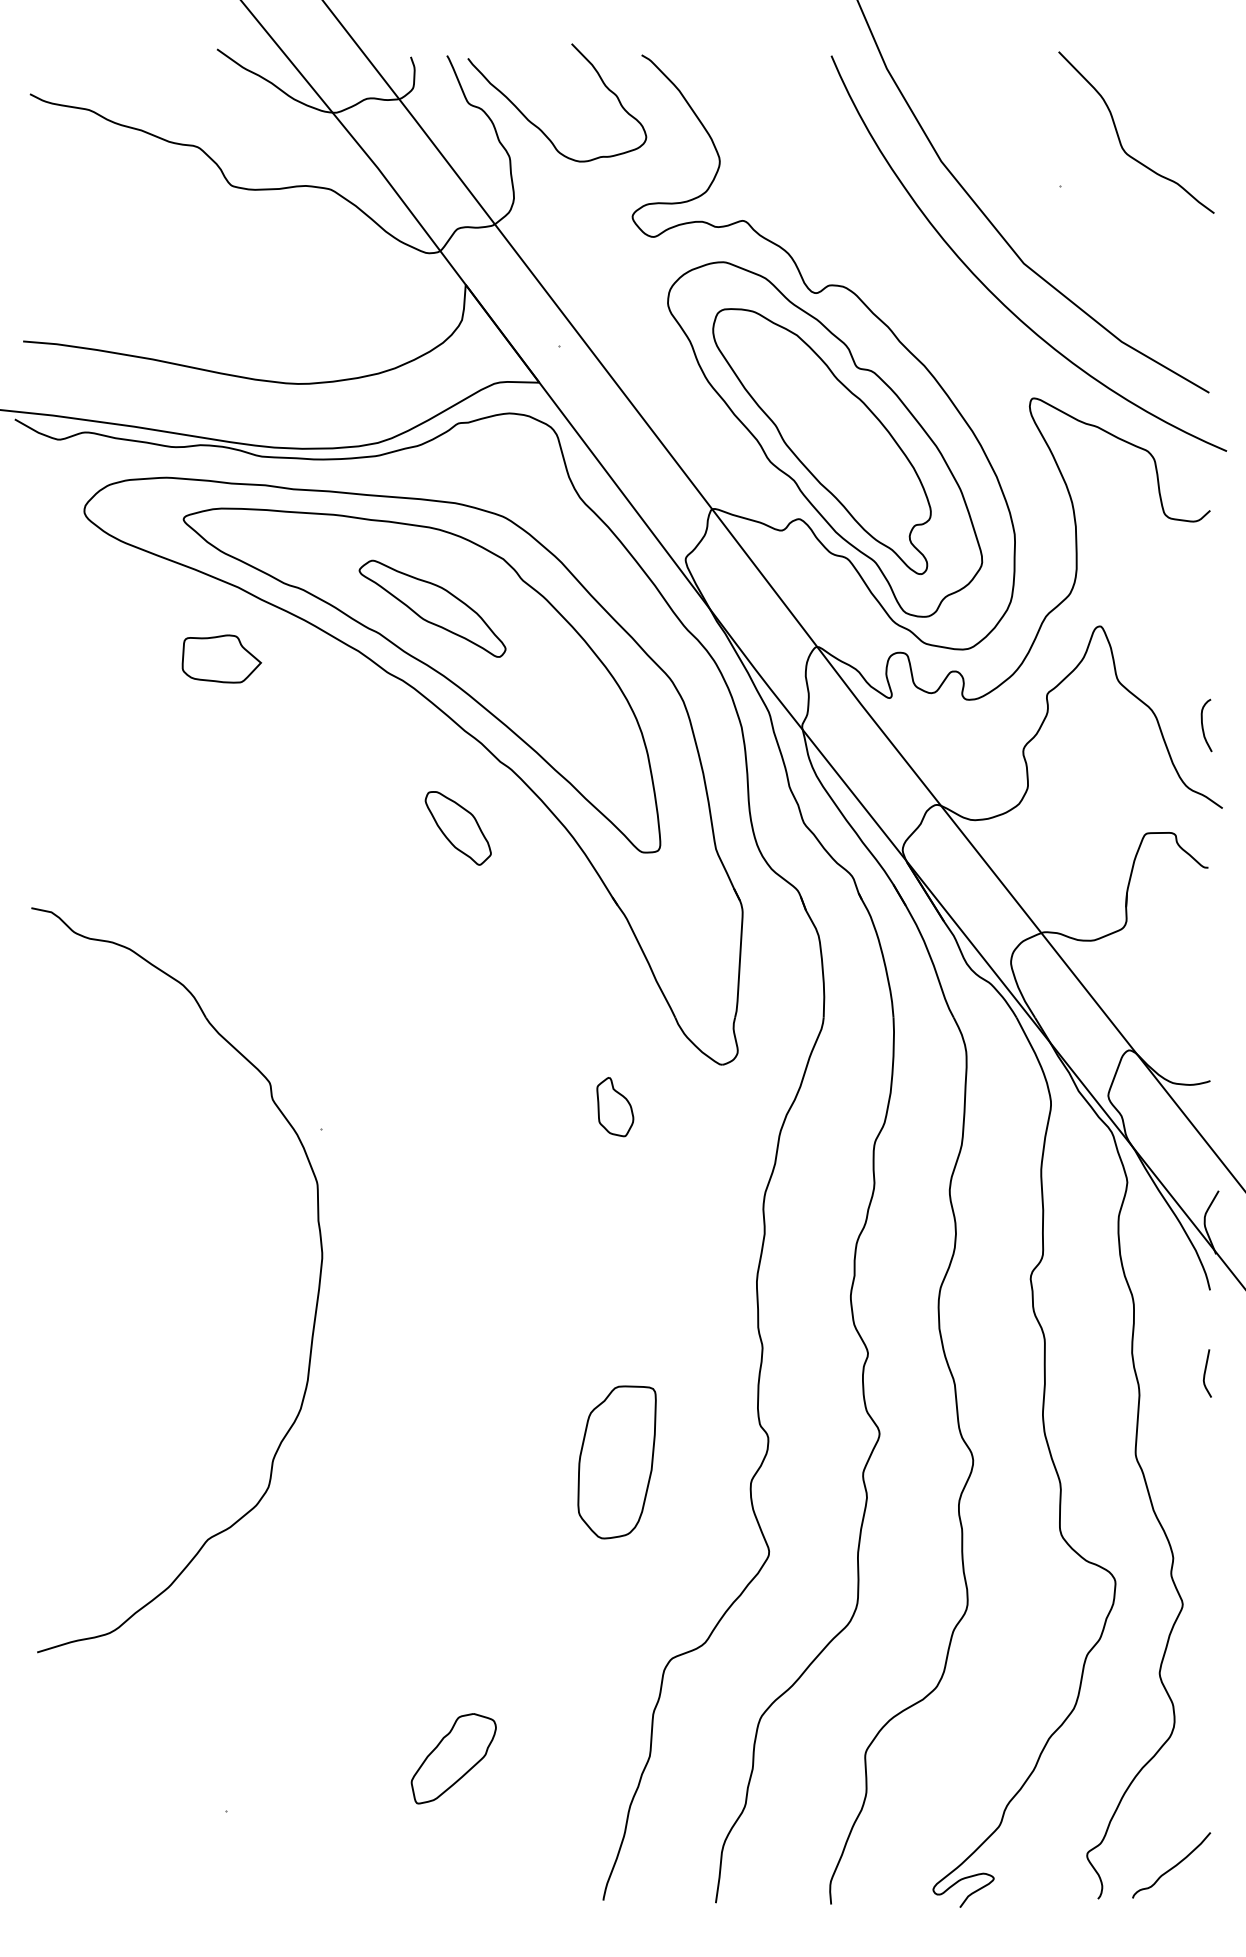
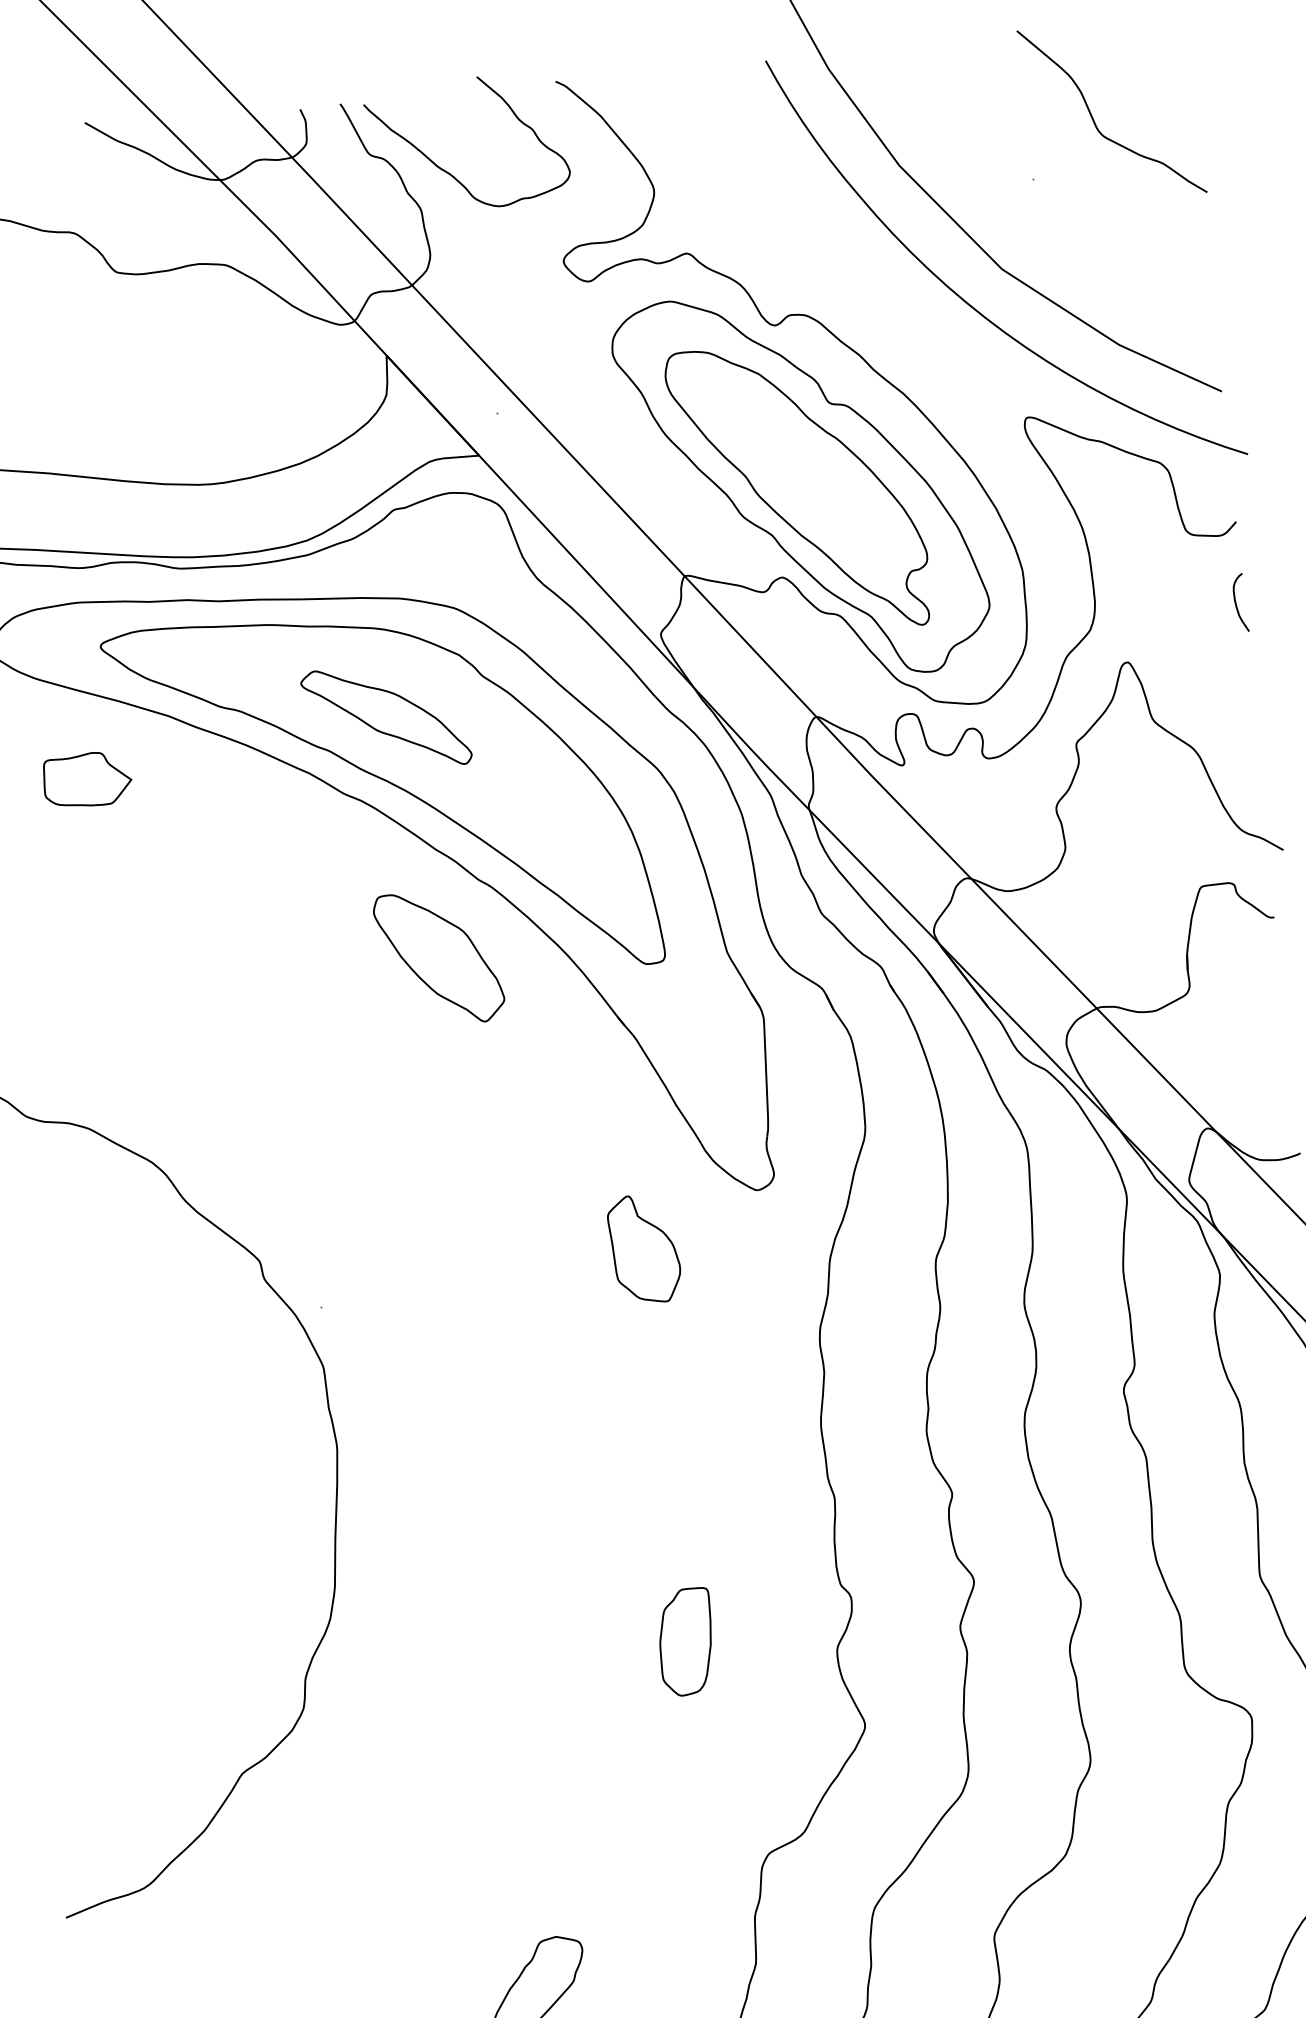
part: (221, 658) -> (87, 779), moved
curve: (1203, 725) -> (1236, 603), moved
part: (458, 828) -> (439, 958), size x1.67
part: (615, 1106) -> (644, 1248), size x1.67
part: (616, 1461) -> (685, 1641), size x0.62

